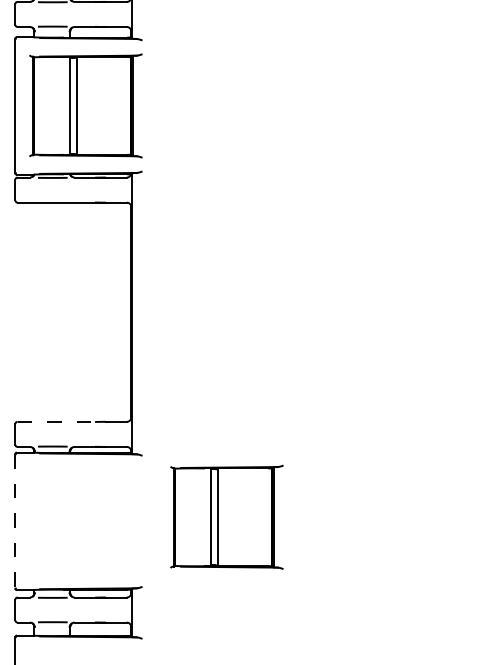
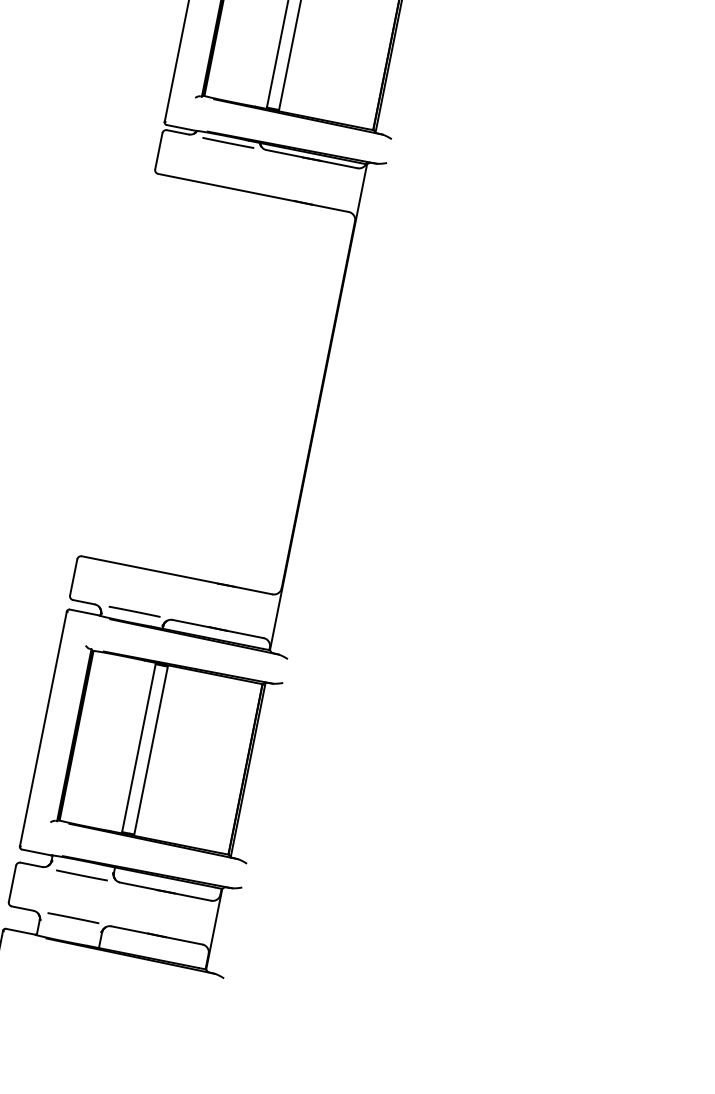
line: (62, 421) -> (160, 571), dashed -> solid
part: (226, 516) -> (165, 752), moved
line: (15, 521) -> (43, 729), dashed -> solid

